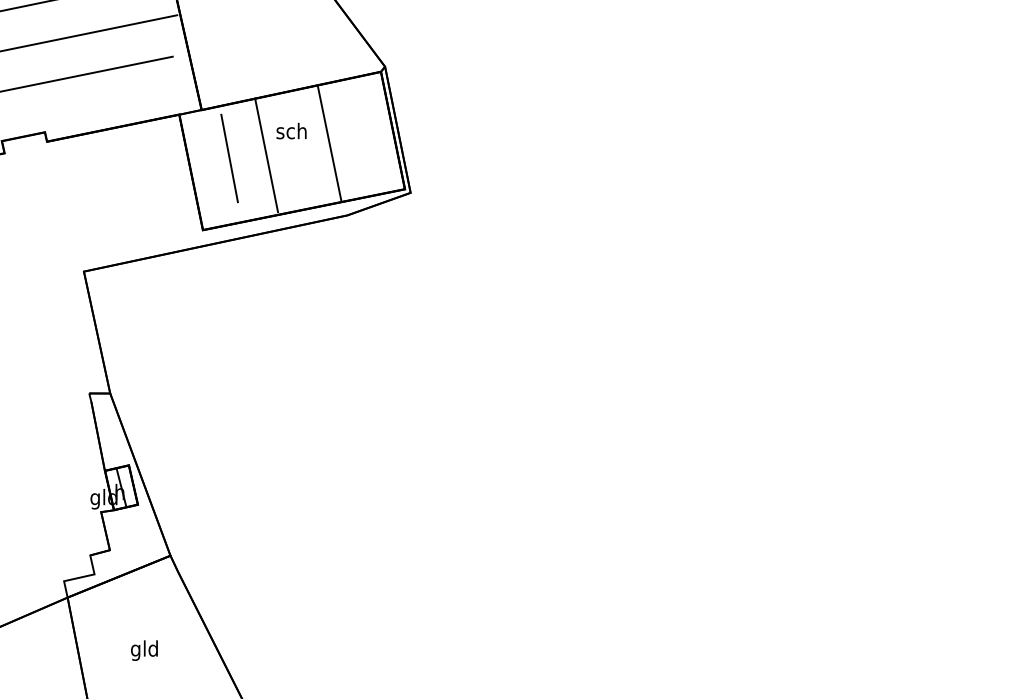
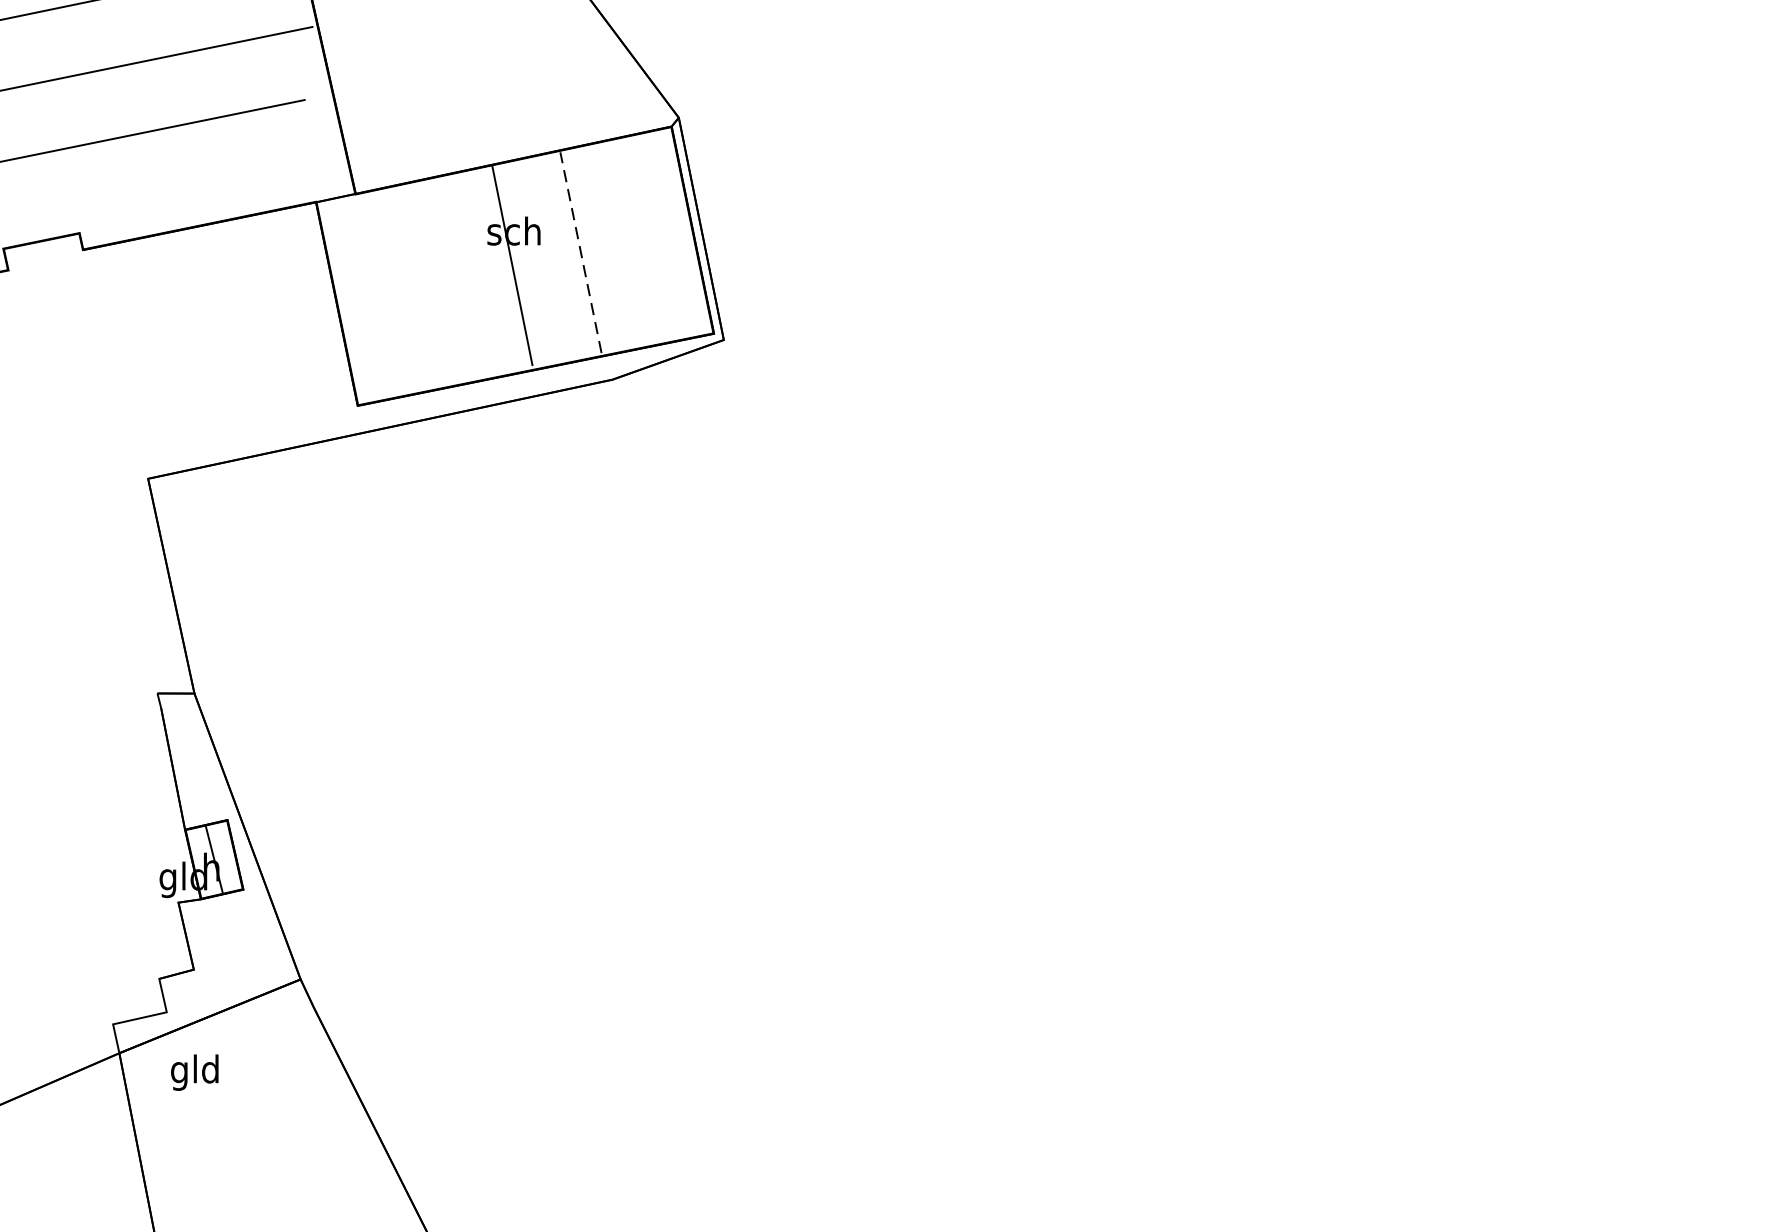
line: (329, 142) -> (580, 251), solid -> dashed
line: (266, 155) -> (512, 265), moved
line: (229, 158) -> (404, 279), removed
text: (144, 650) -> (194, 1072), moved

